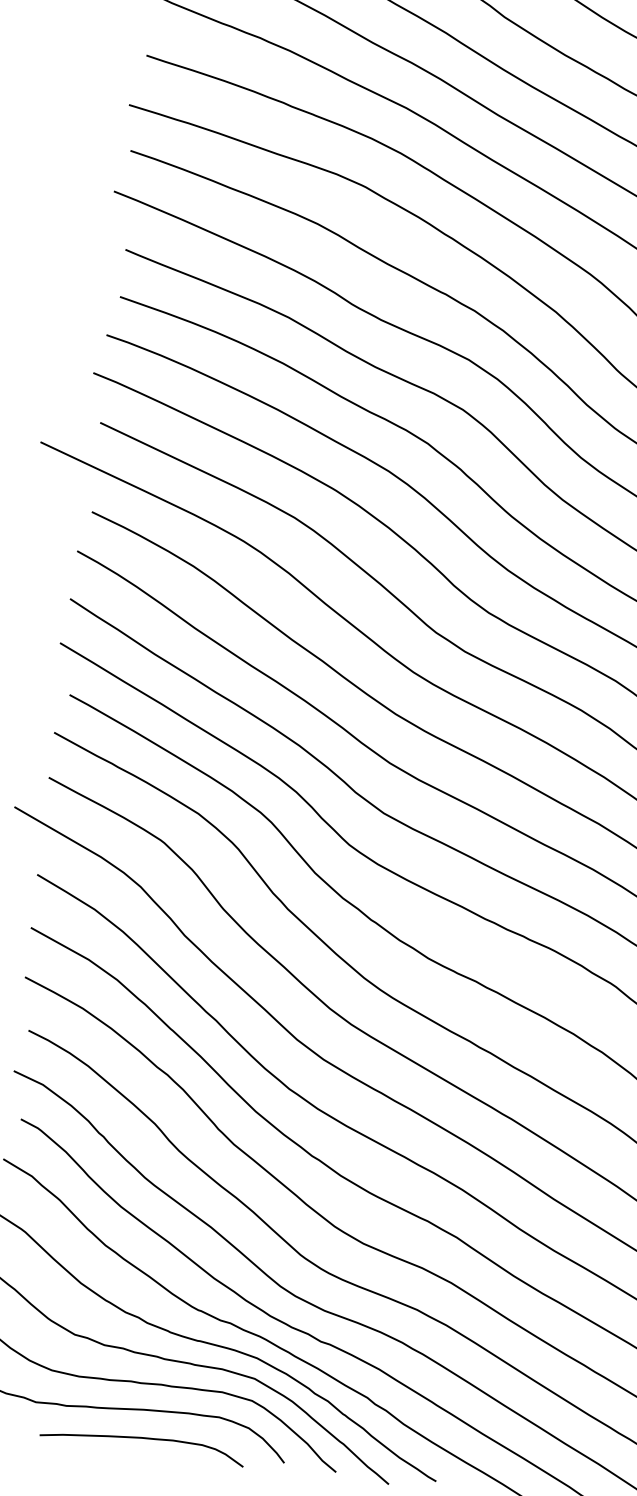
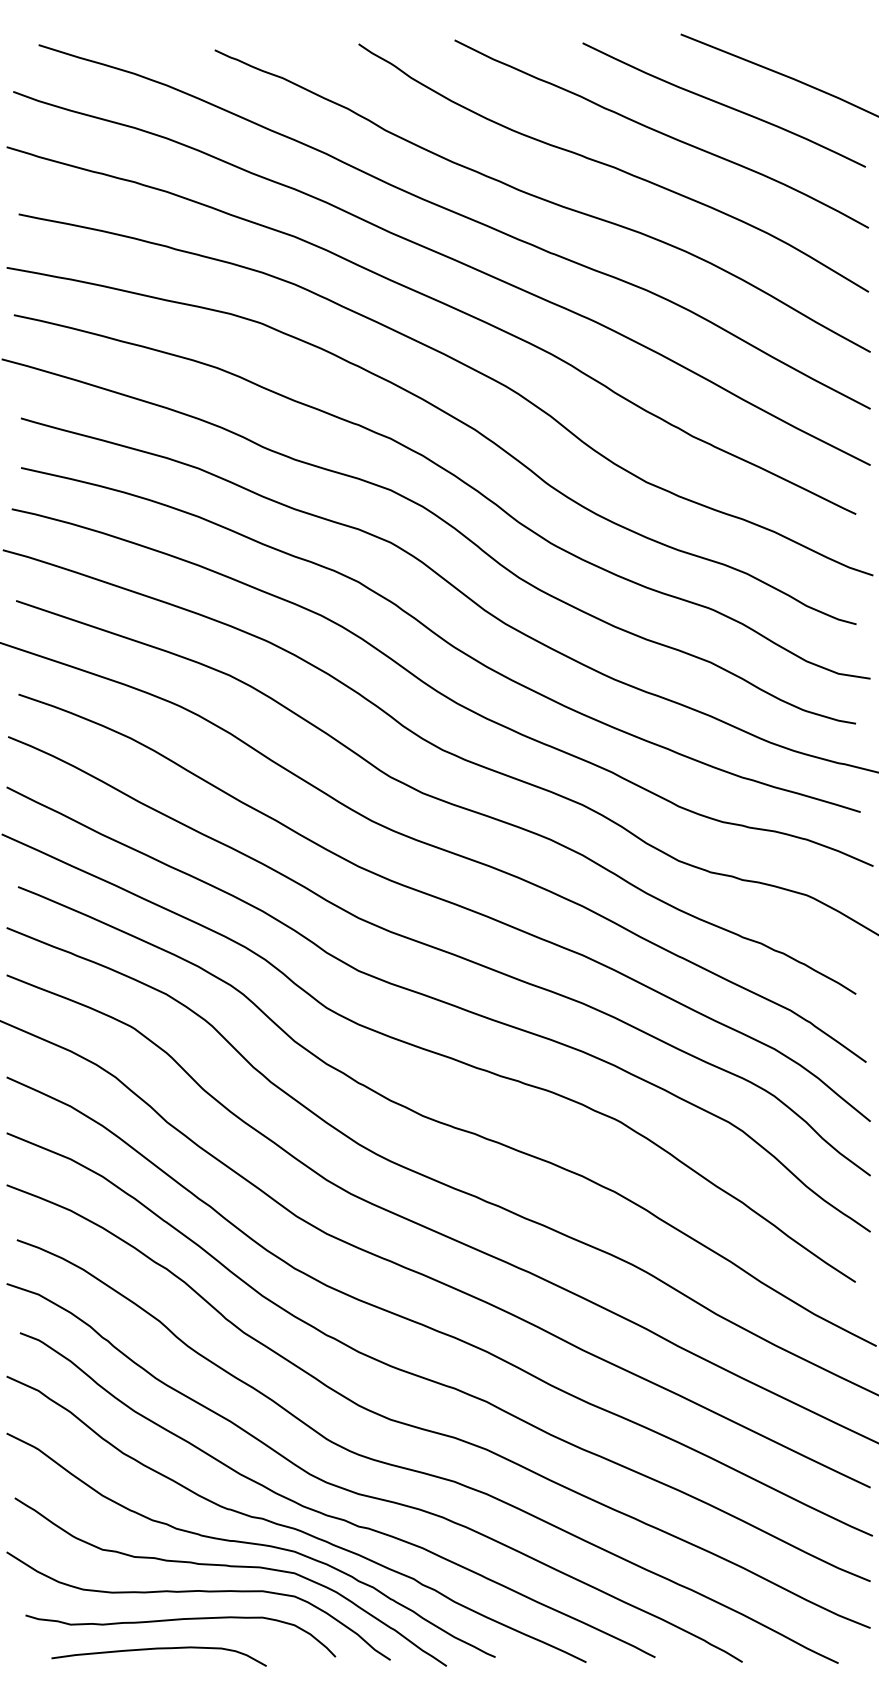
curve: (142, 1438) -> (158, 1649), moved

